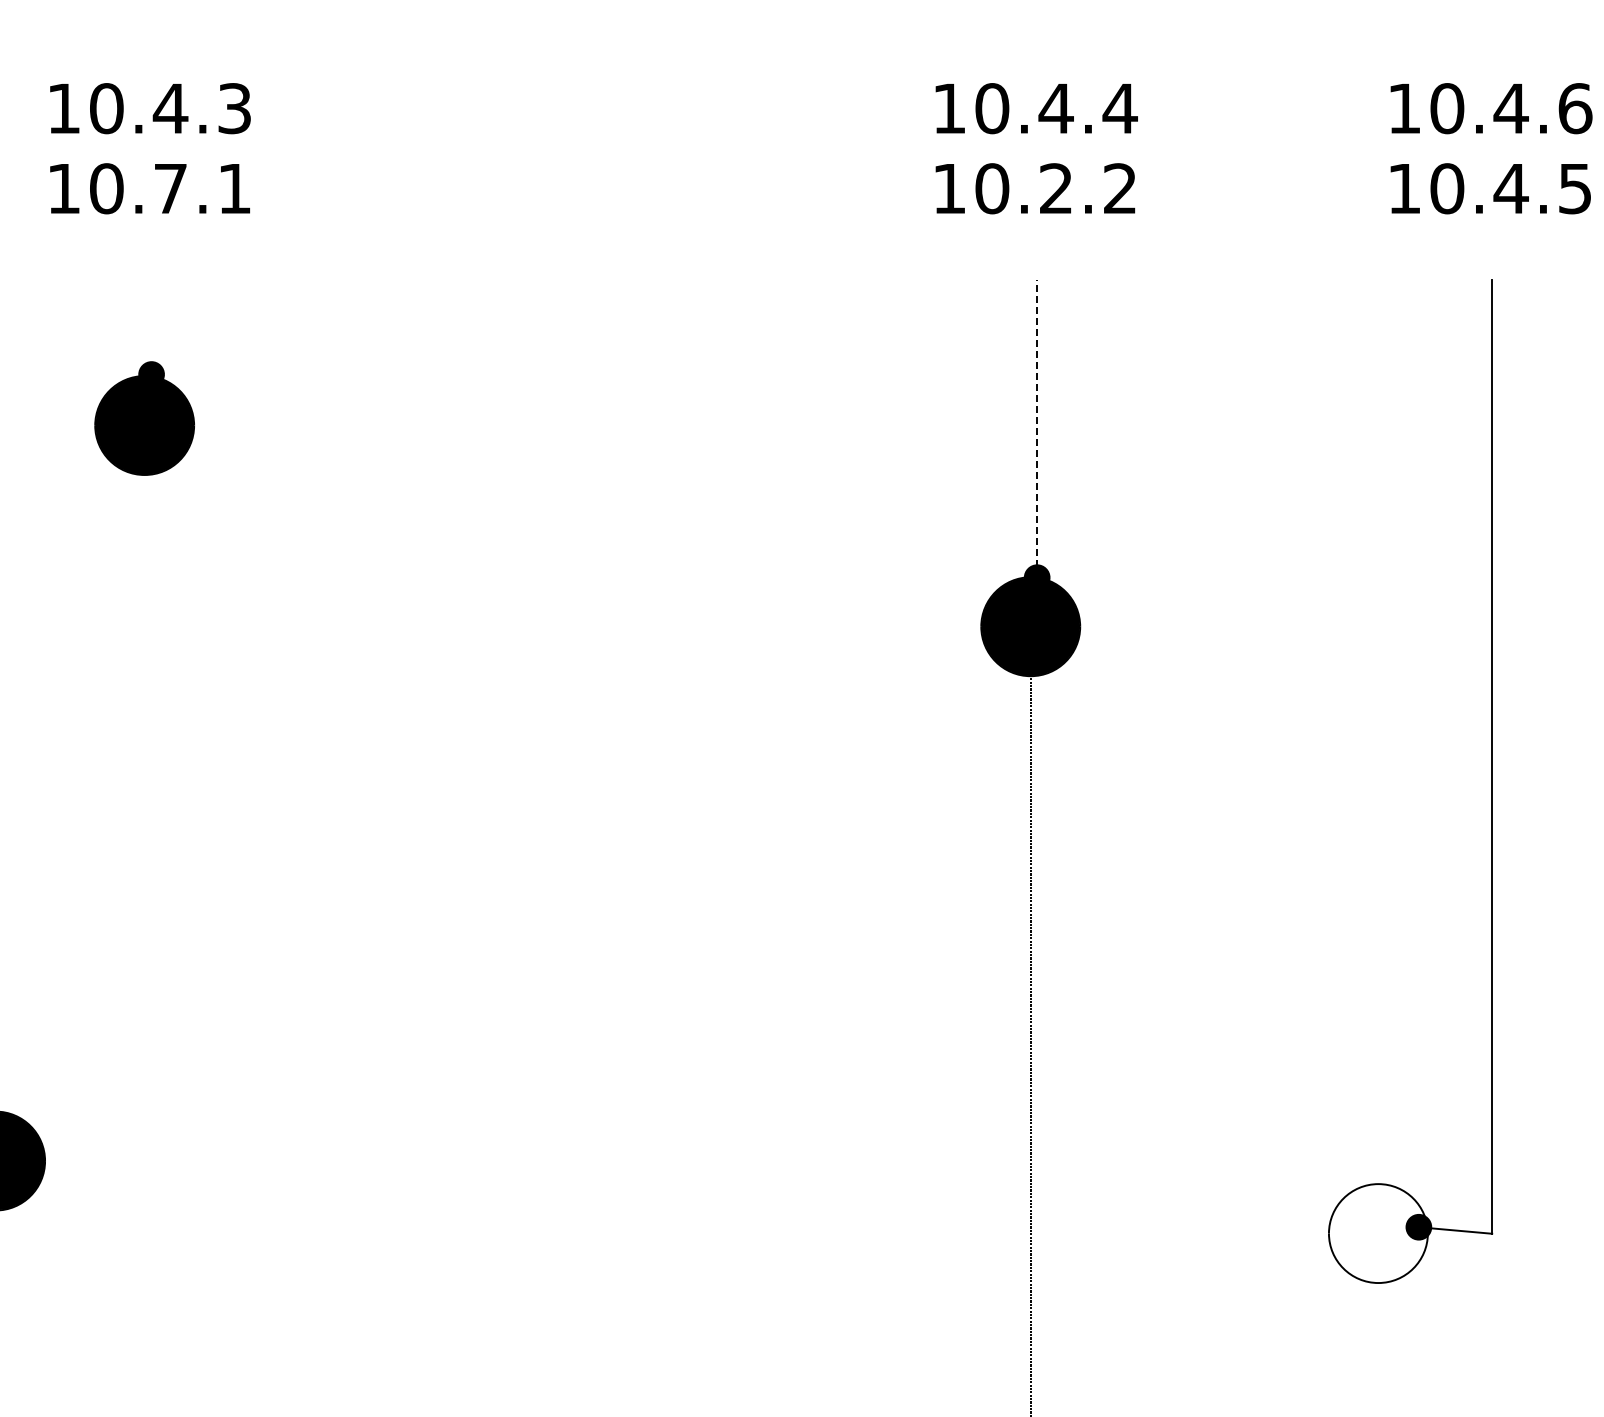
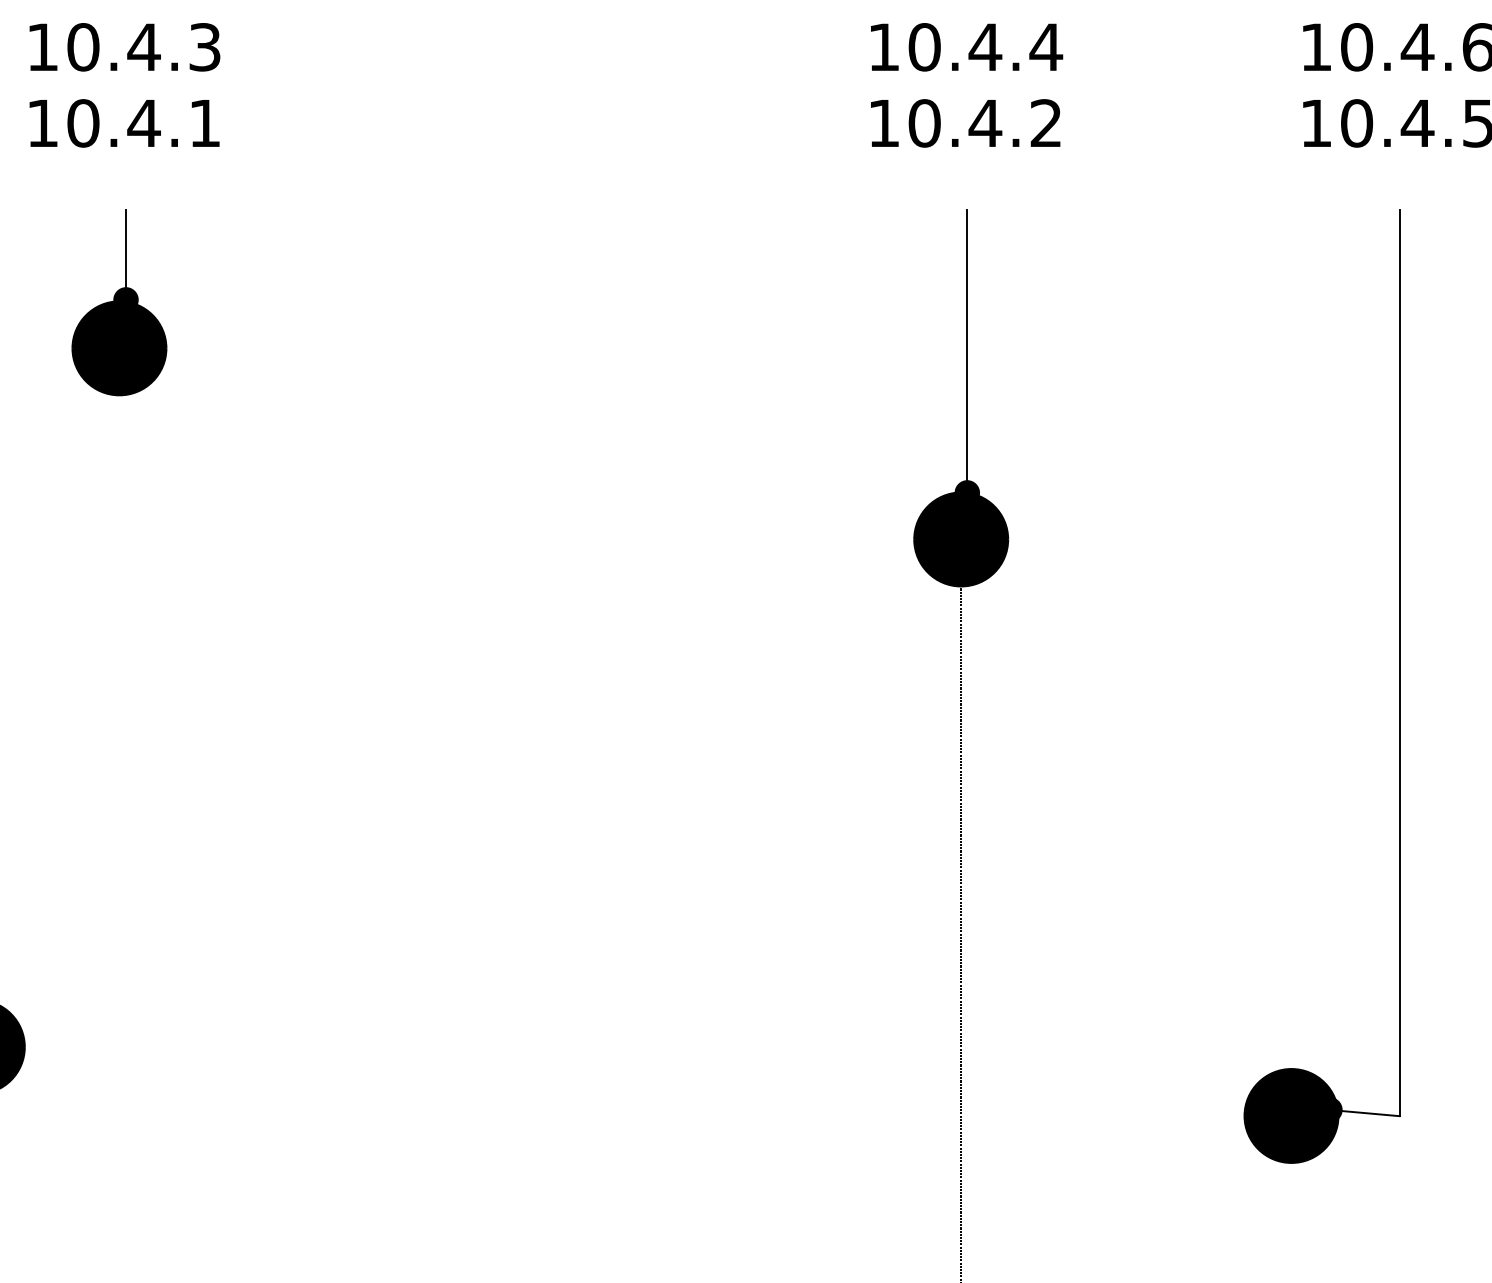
text: (170, 188) -> (143, 123), 10.7.1 -> 10.4.1
text: (1055, 188) -> (984, 123), 10.2.2 -> 10.4.2
line: (151, 327) -> (125, 255), added
line: (1037, 428) -> (967, 351), dashed -> solid
fill: (1377, 1233) -> (1290, 1115), added

